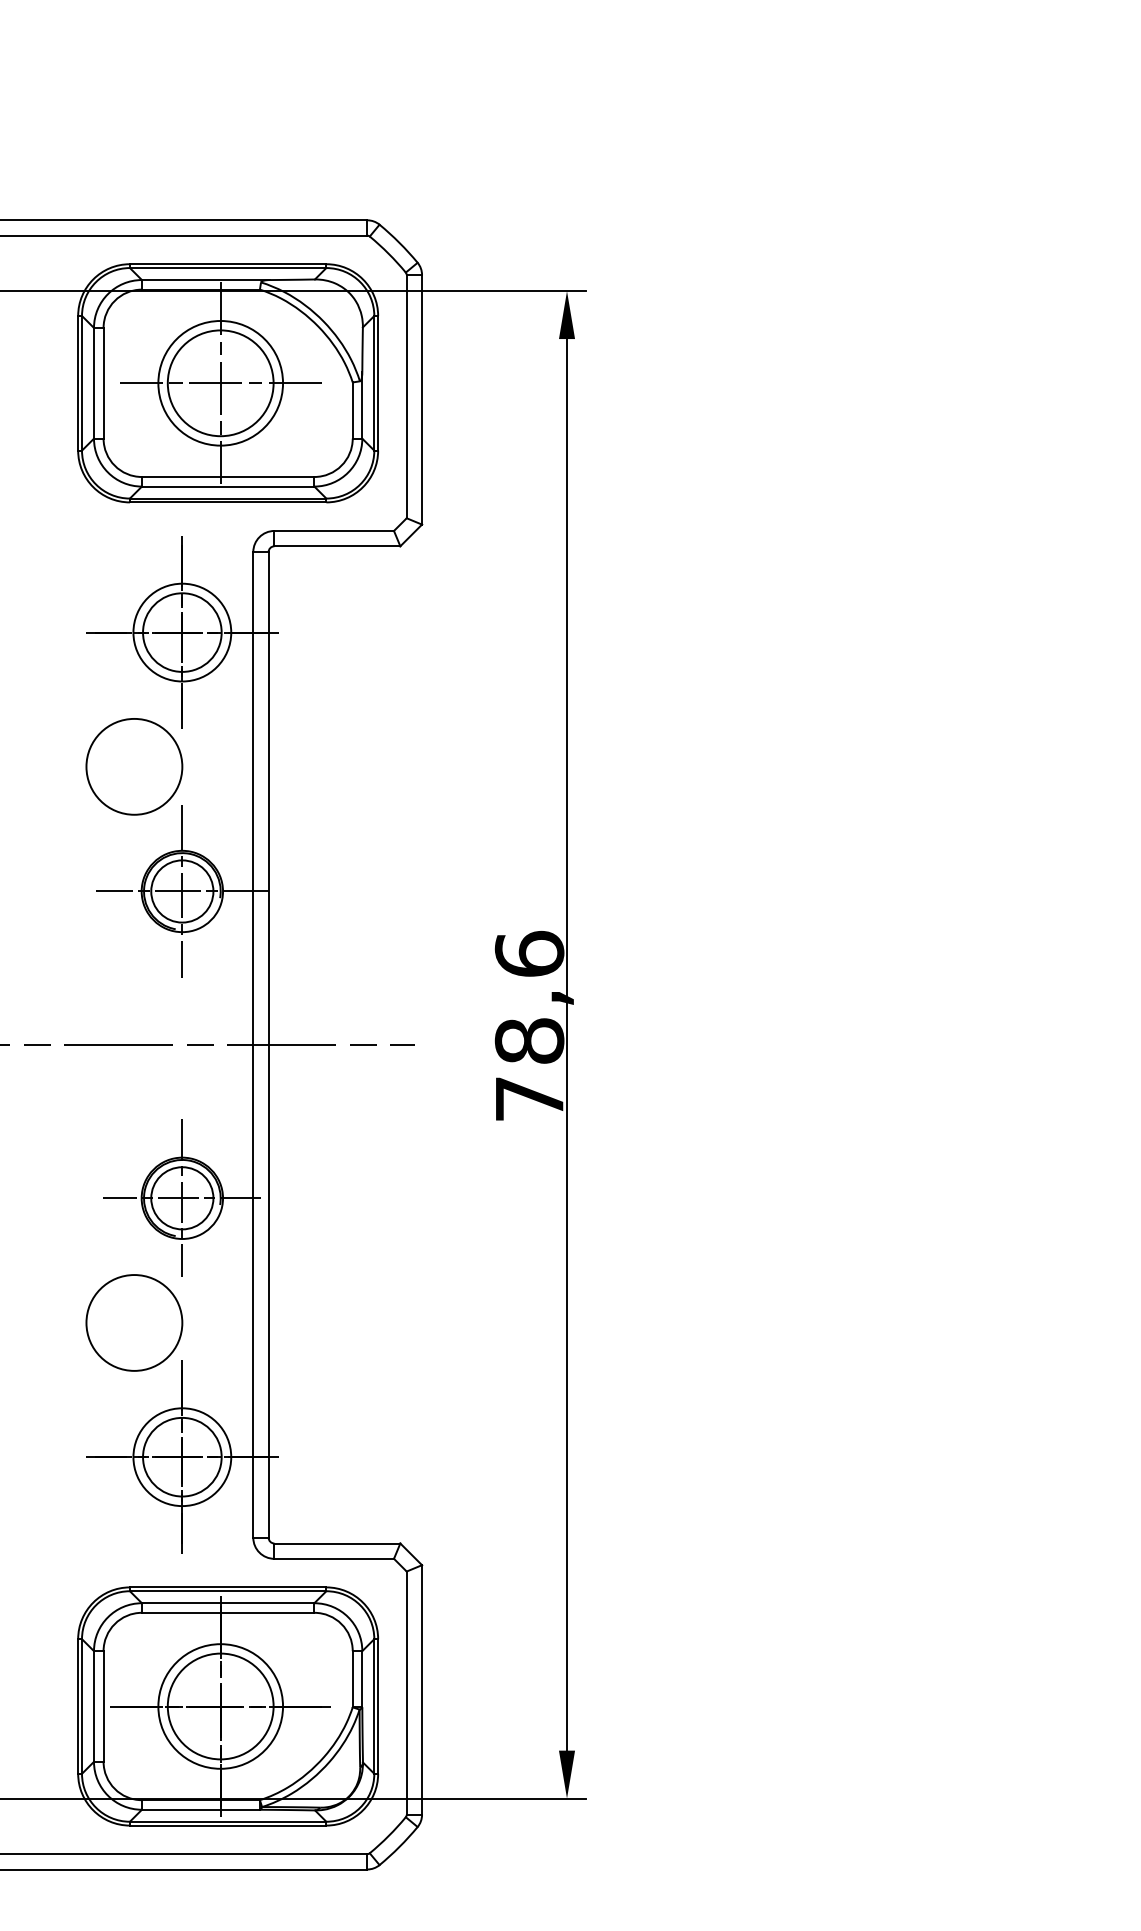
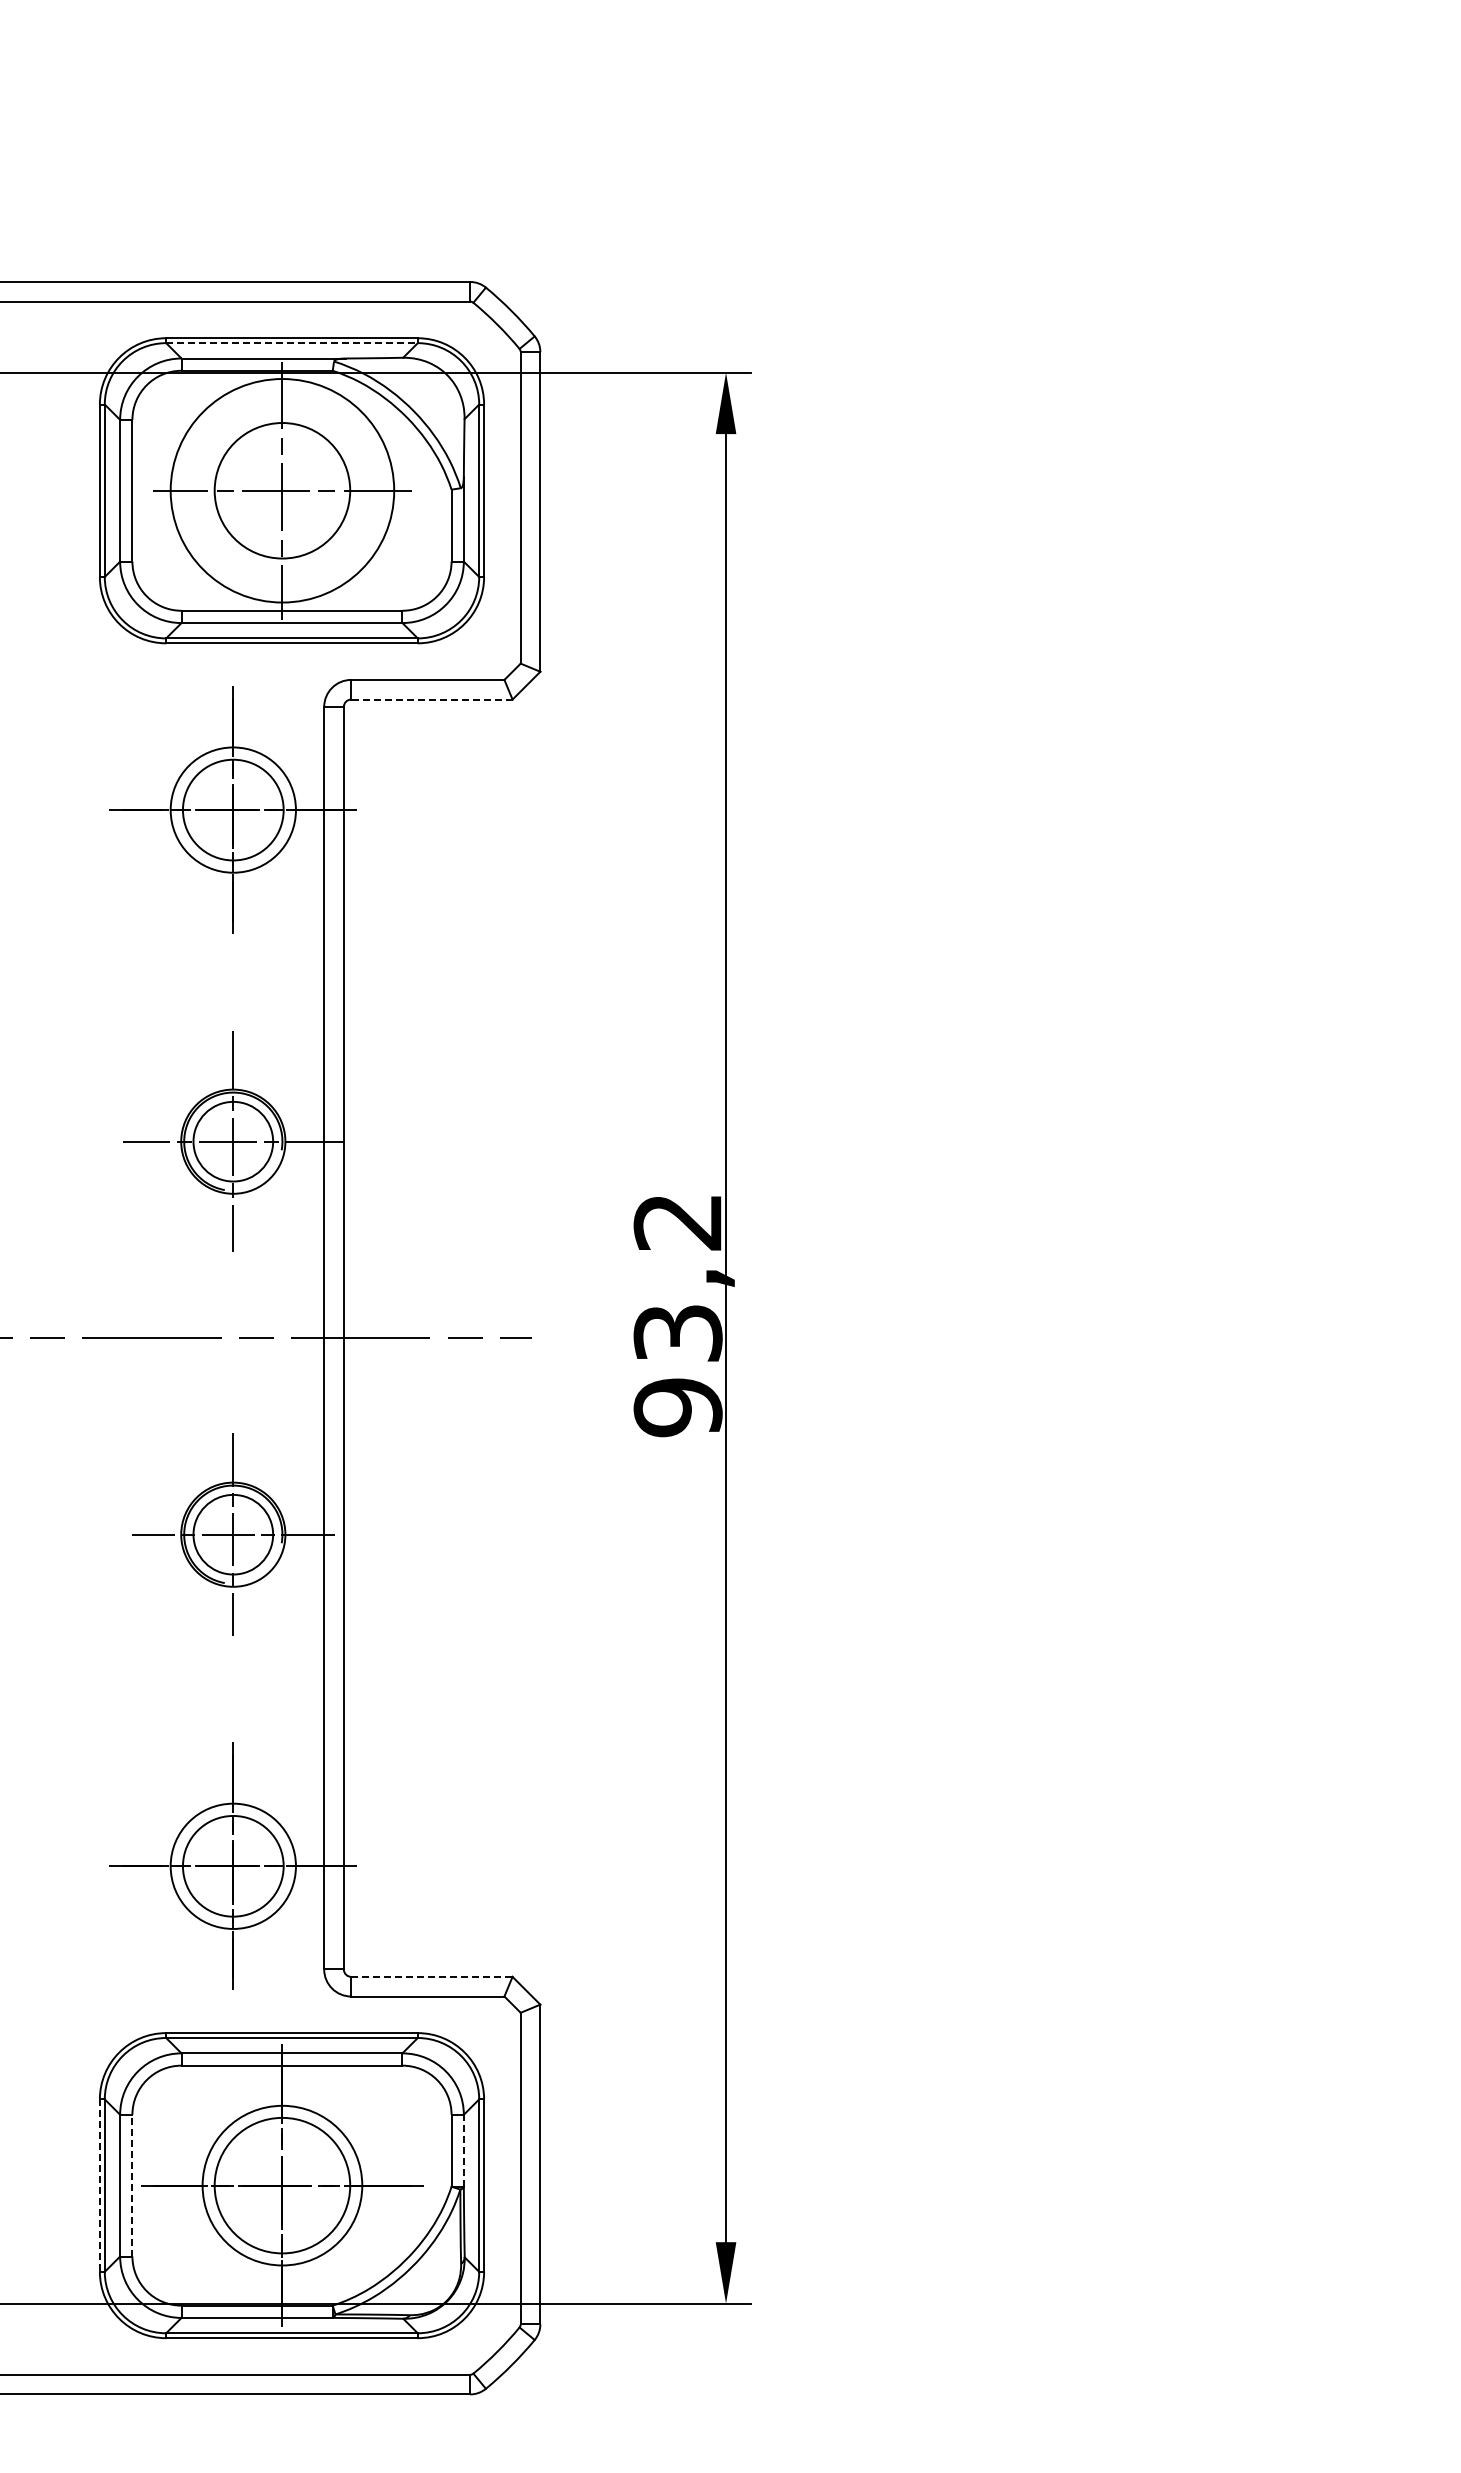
line: (228, 268) -> (292, 343), solid -> dashed
circle: (220, 383) -> (282, 490), size x1.4
line: (337, 546) -> (431, 699), solid -> dashed
circle: (134, 766) -> (171, 981), removed
text: (529, 1026) -> (677, 1314), 78,6 -> 93,2
circle: (134, 1323) -> (171, 1694), removed
line: (337, 1543) -> (431, 1976), solid -> dashed
line: (362, 1679) -> (463, 2150), solid -> dashed
line: (103, 1706) -> (132, 2185), solid -> dashed
line: (77, 1707) -> (99, 2186), solid -> dashed

